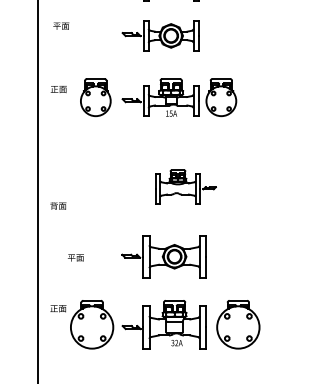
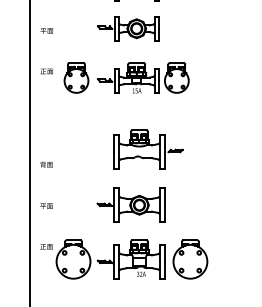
text: (60, 25) -> (46, 30), moved
part: (185, 186) -> (148, 149), size x1.43
text: (75, 257) -> (46, 205), moved

